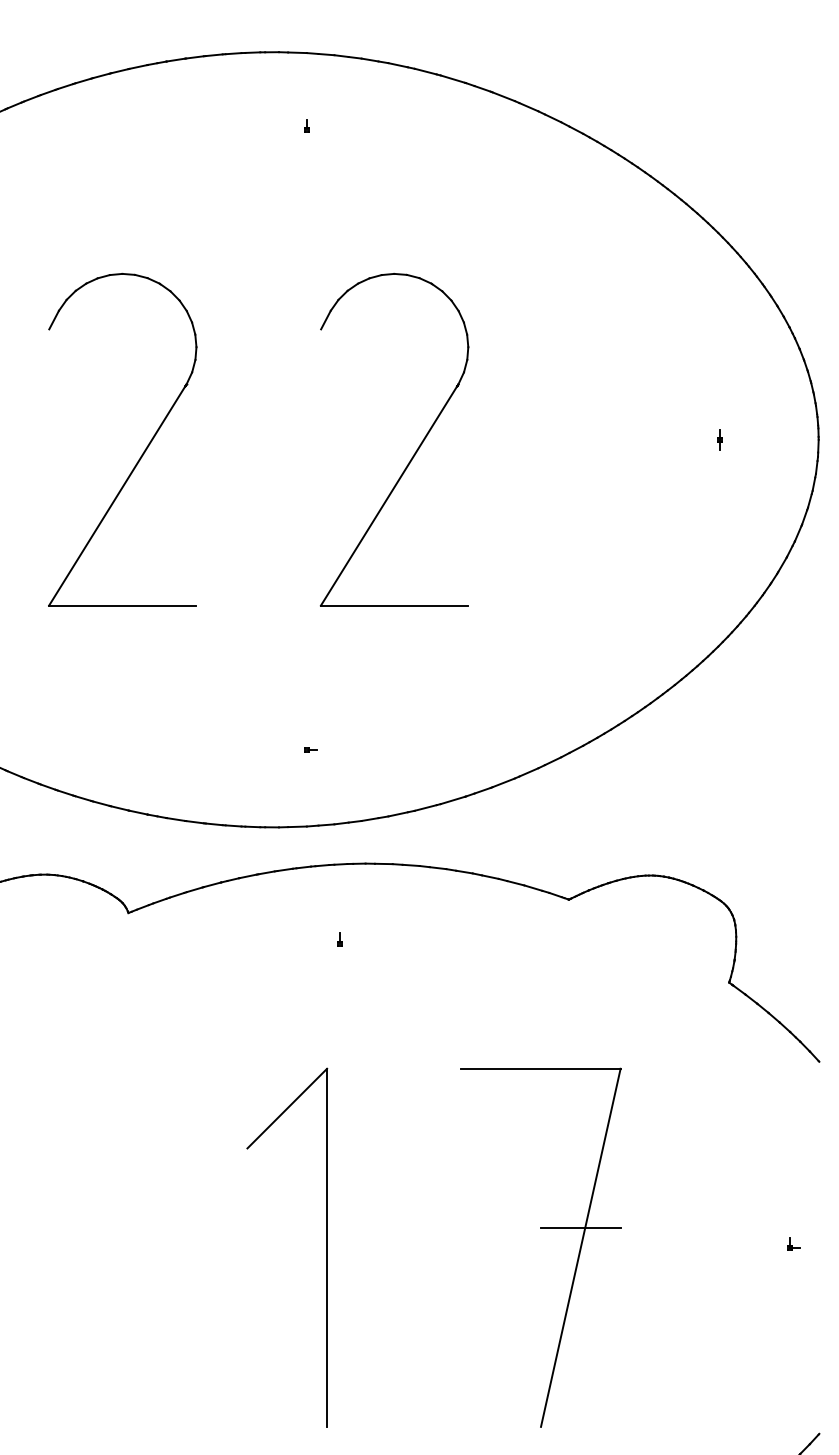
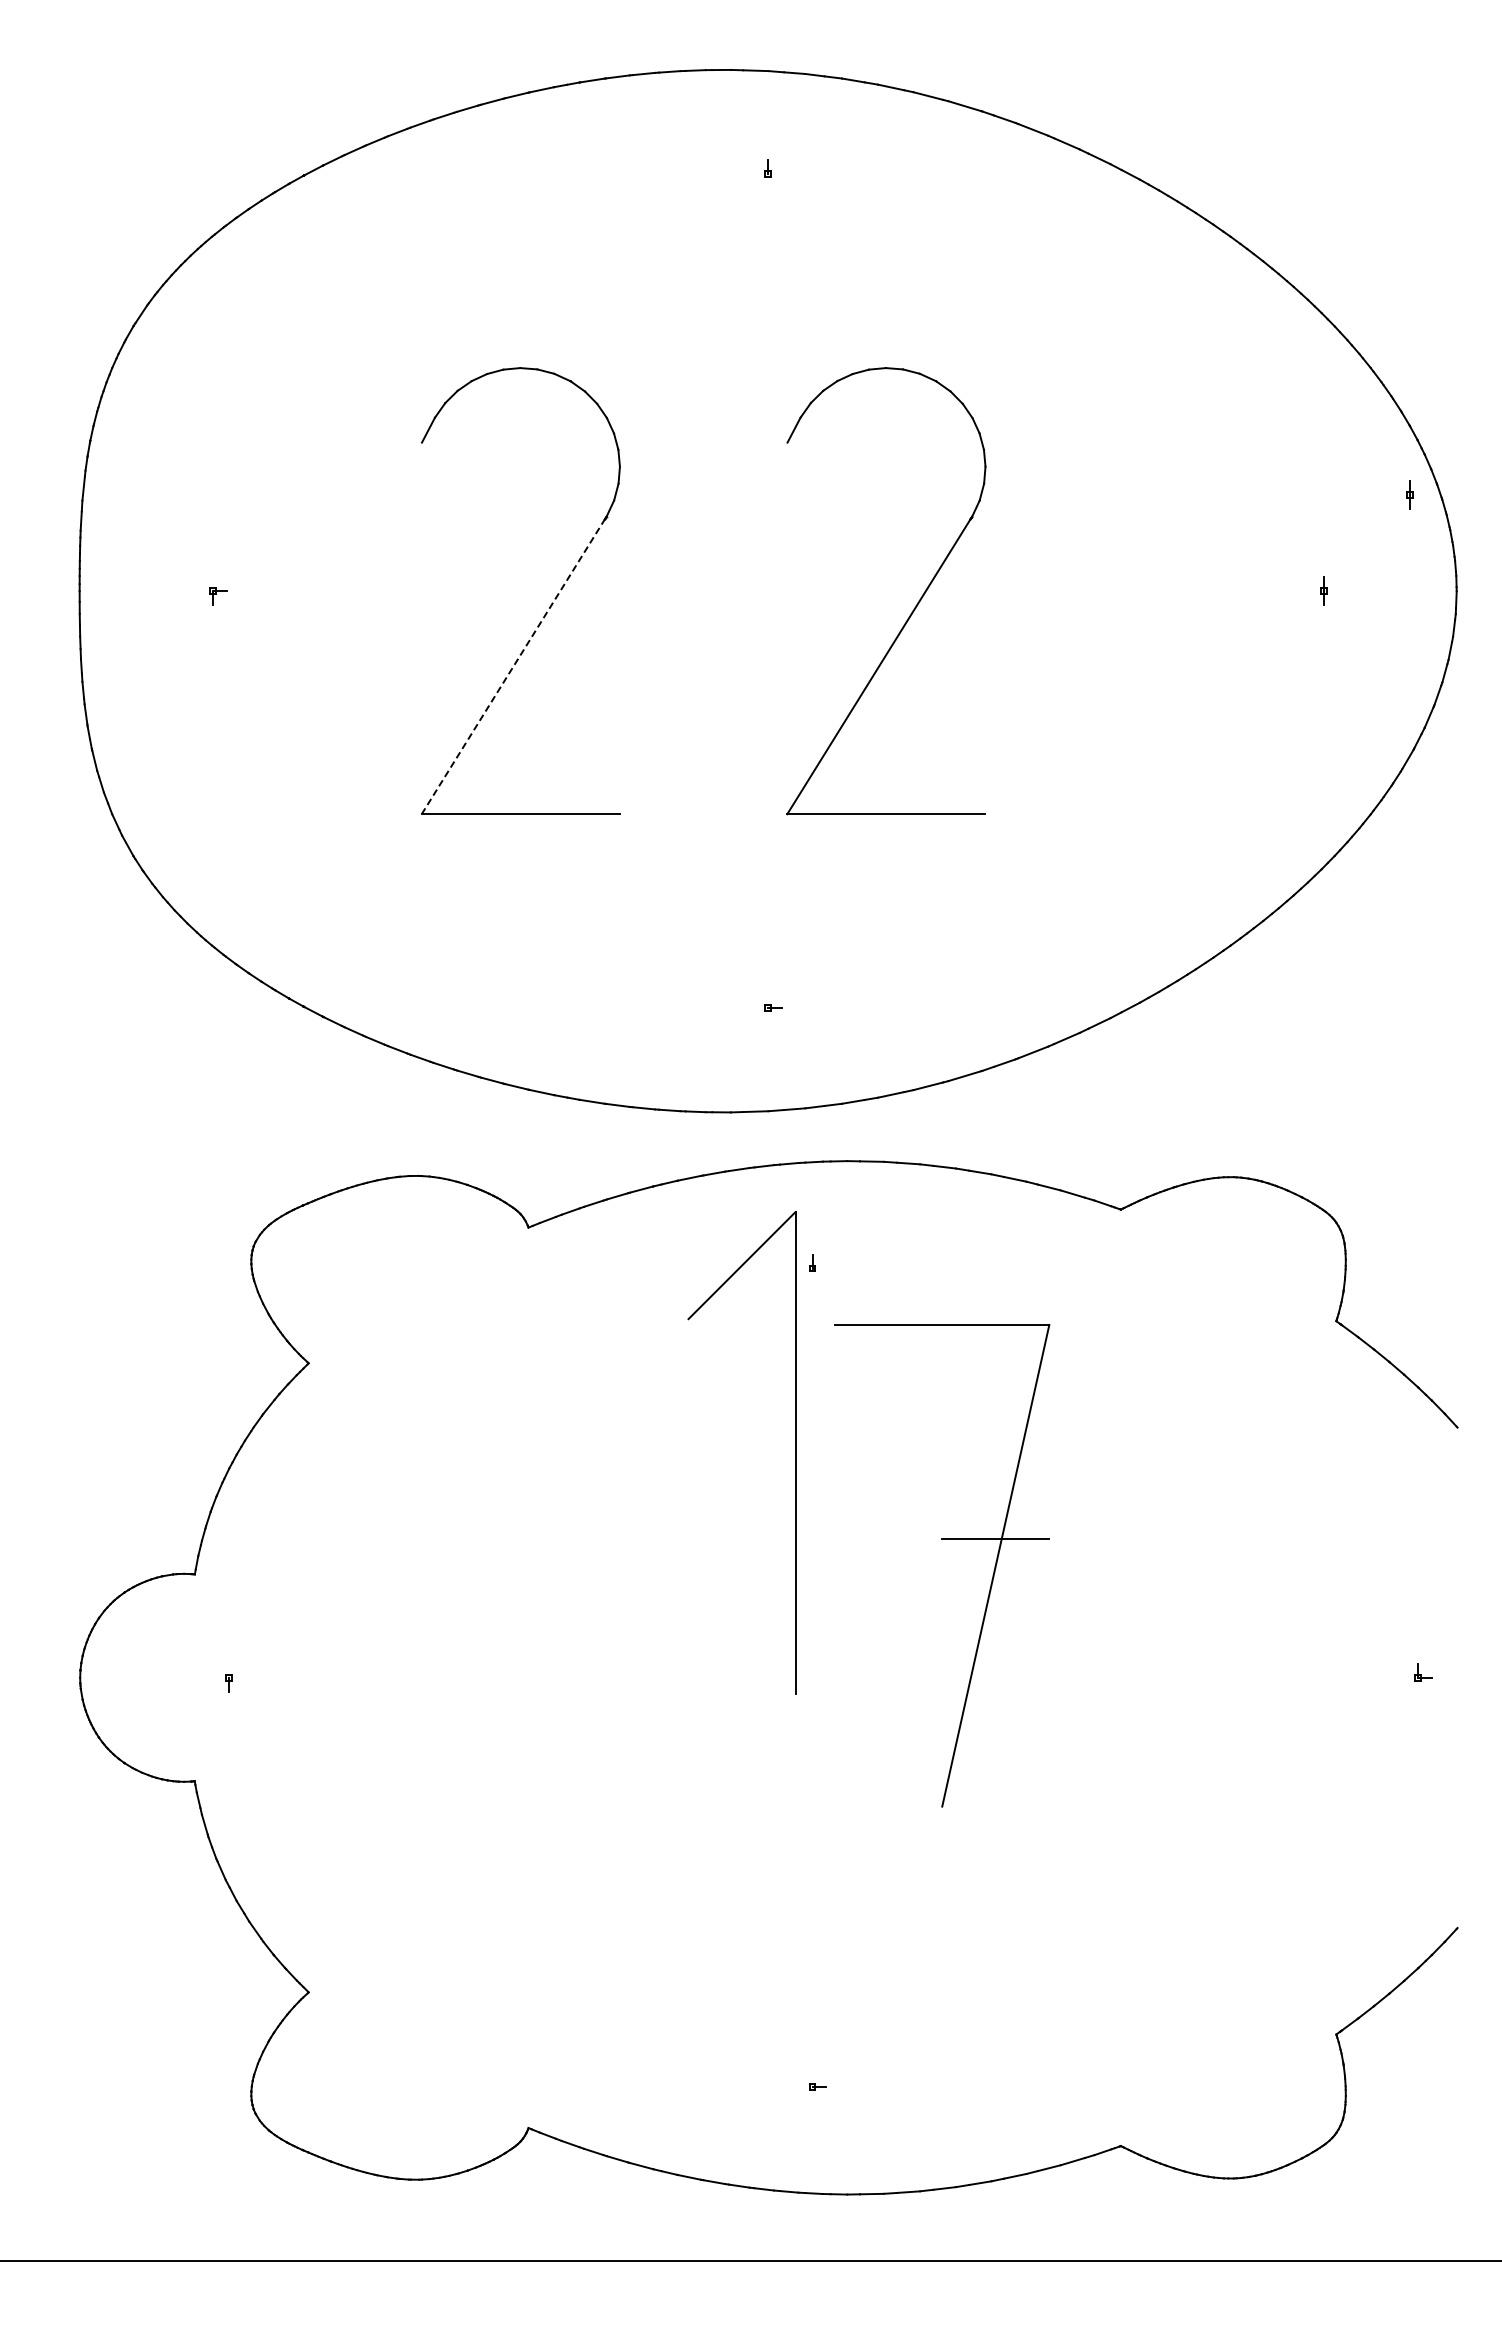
part: (783, 367) -> (1409, 494), added
line: (117, 495) -> (513, 666), solid -> dashed
part: (541, 1228) -> (942, 1539), moved
part: (327, 1247) -> (795, 1452), moved

